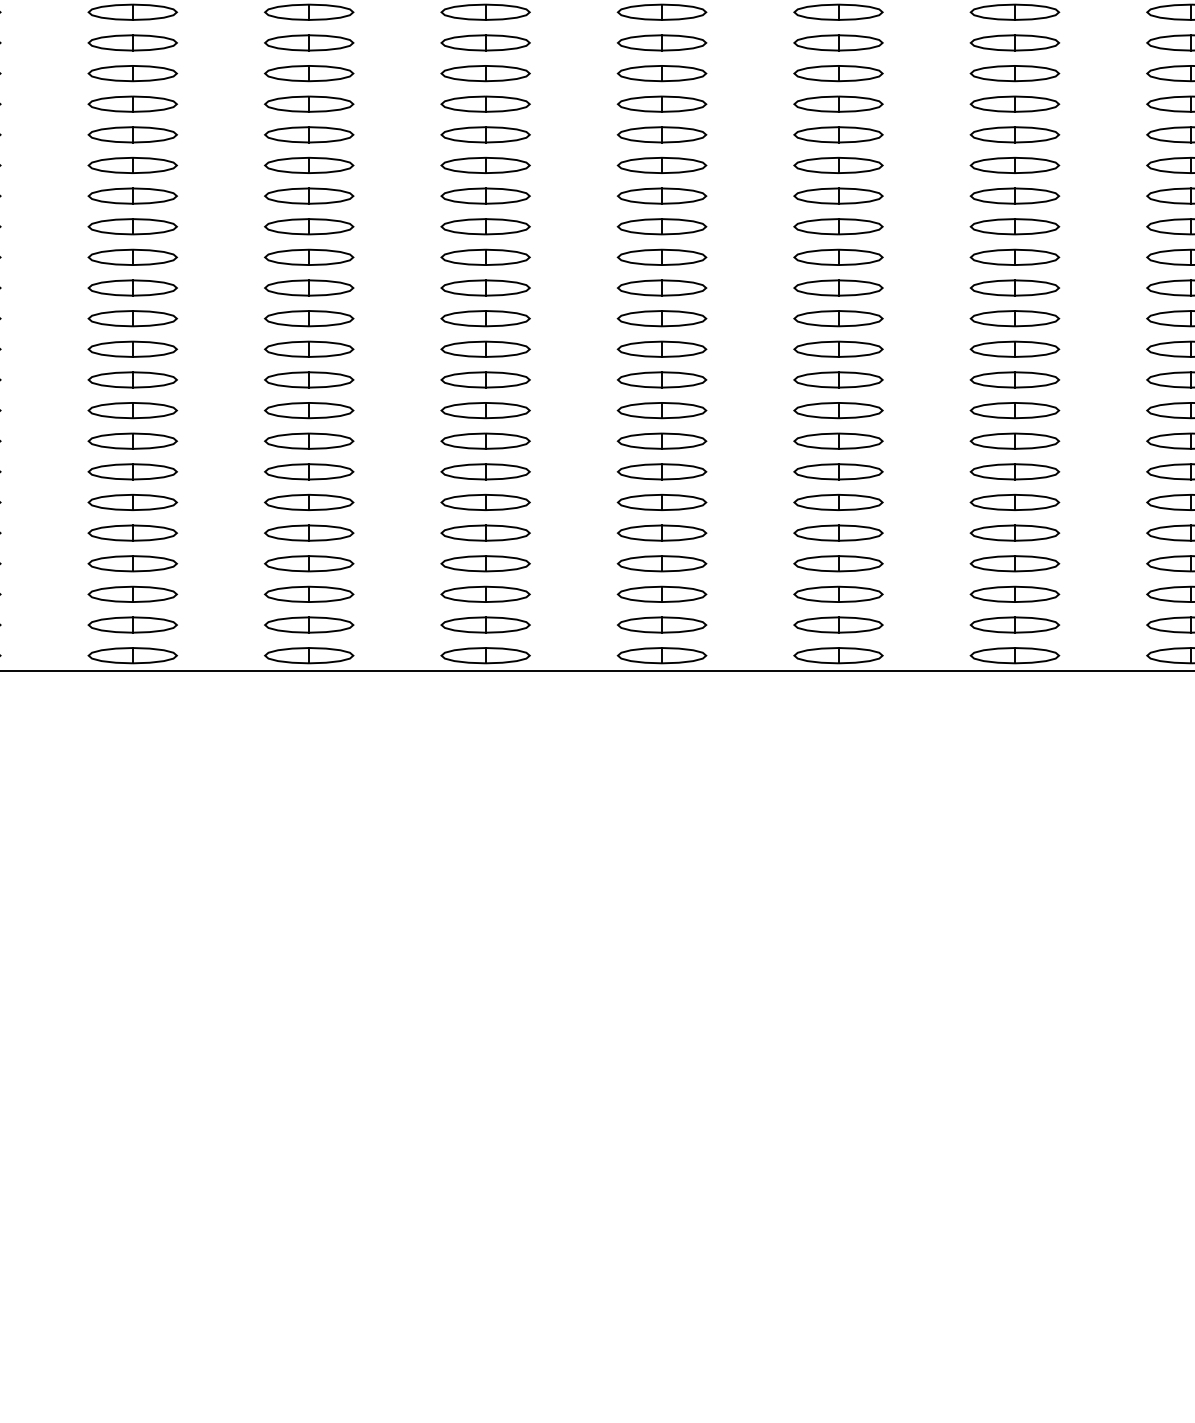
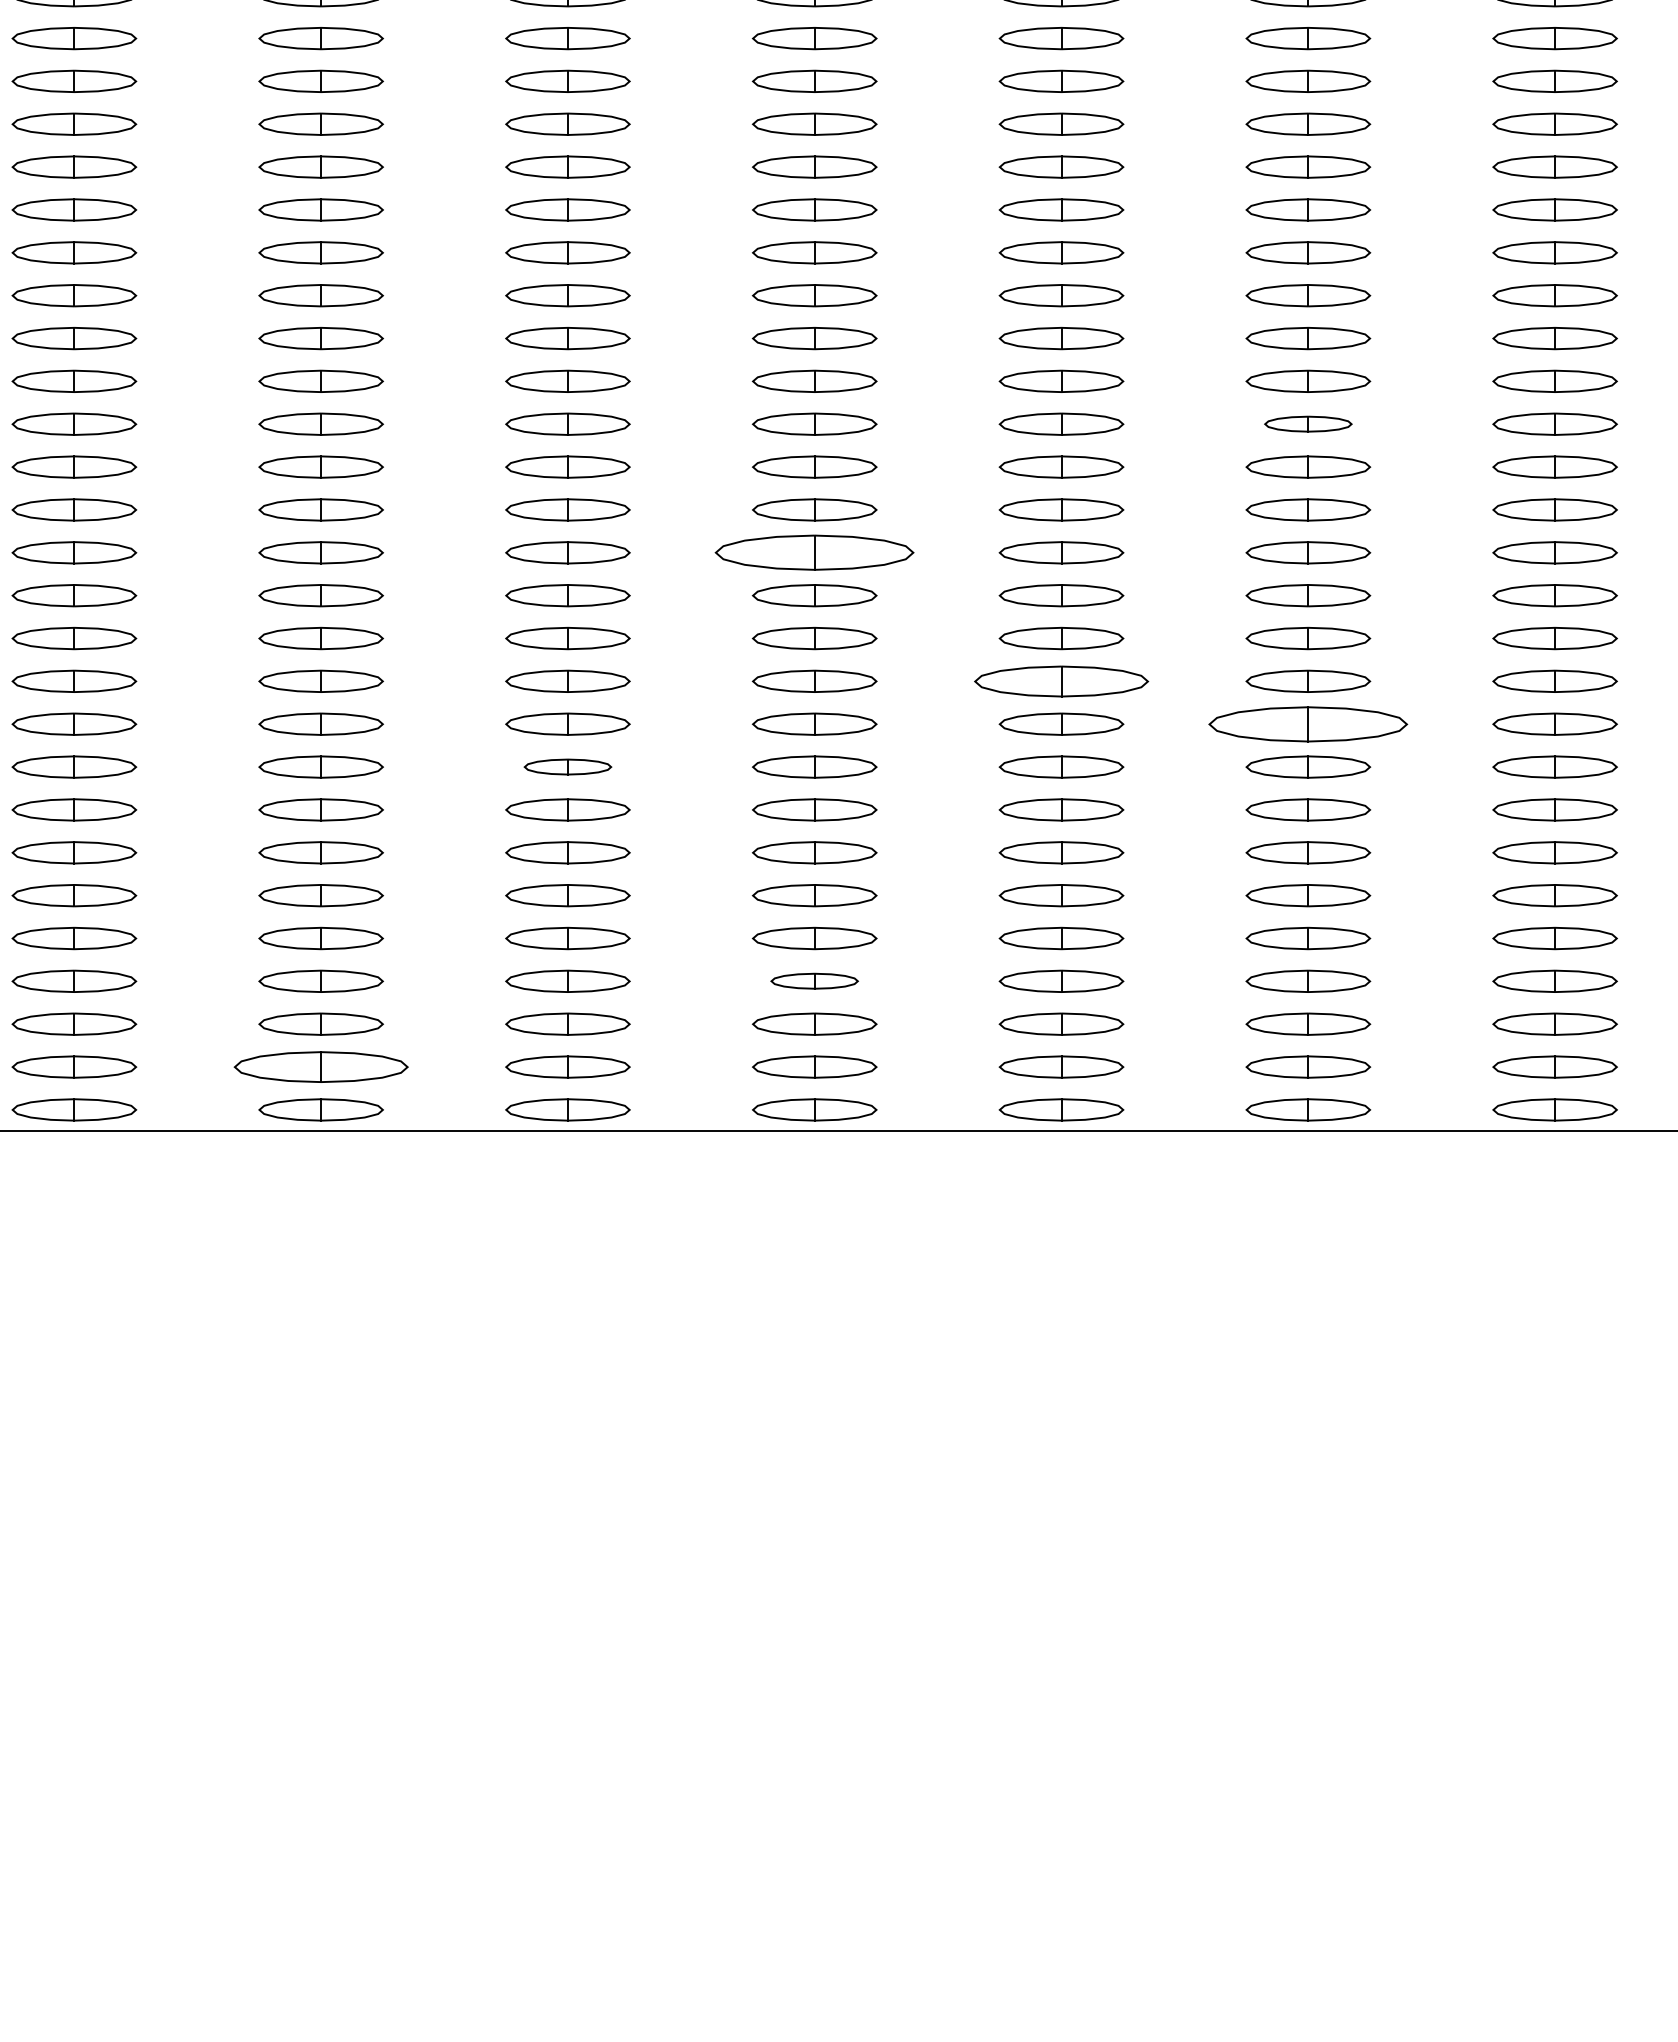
part: (1015, 164) -> (1308, 423), size x0.7
part: (661, 257) -> (814, 552), size x1.6
part: (838, 348) -> (1061, 680), size x1.4
part: (1015, 379) -> (1308, 723), size x1.6
part: (485, 410) -> (567, 766), size x0.7
part: (661, 563) -> (814, 980), size x0.7
part: (308, 624) -> (320, 1066), size x1.4

